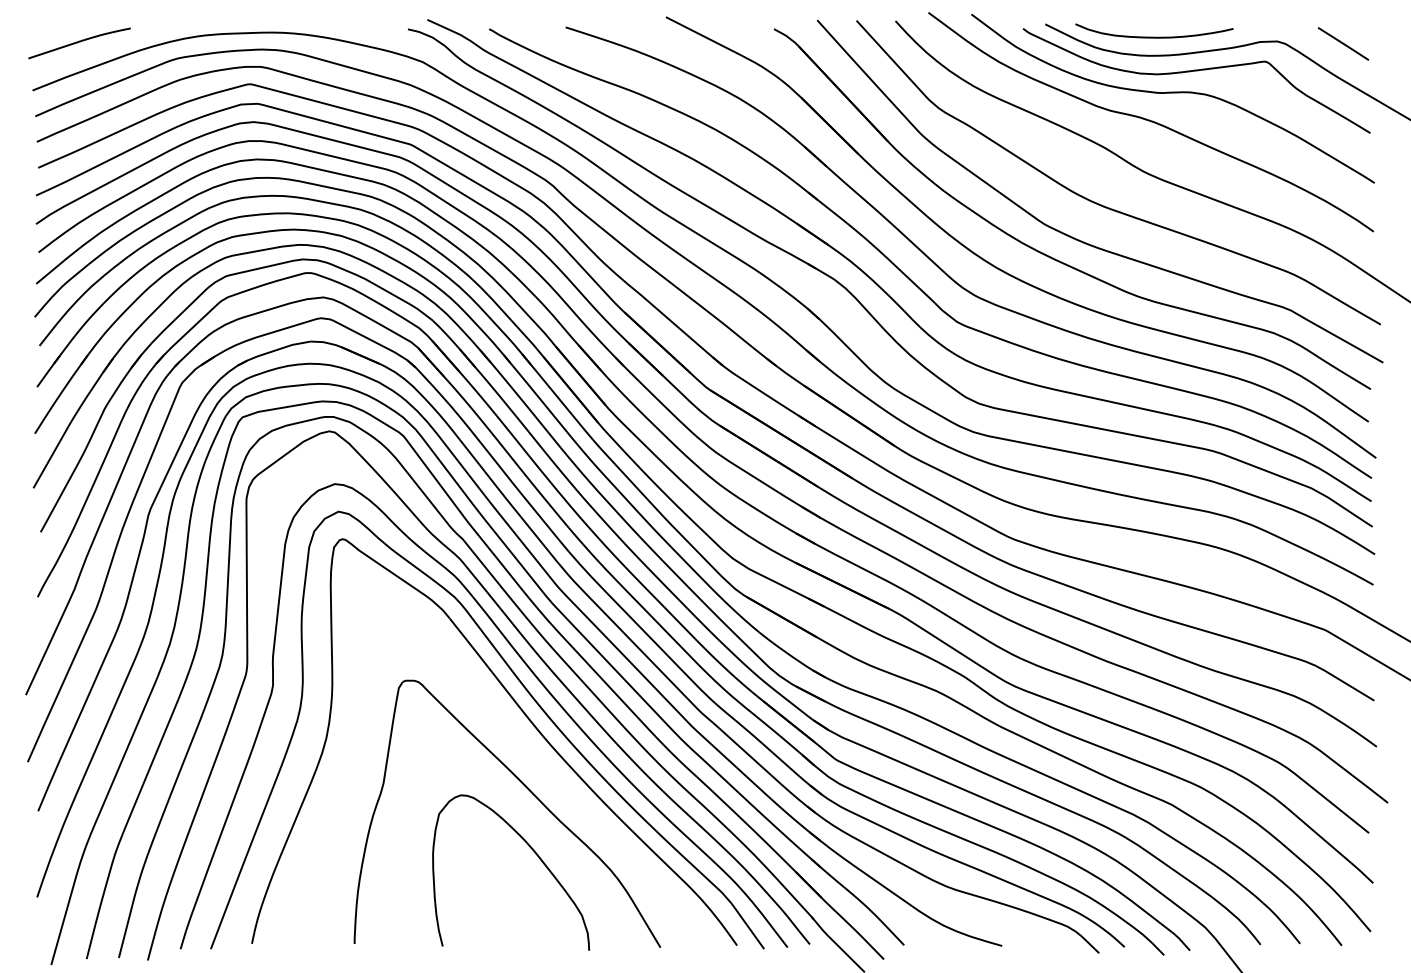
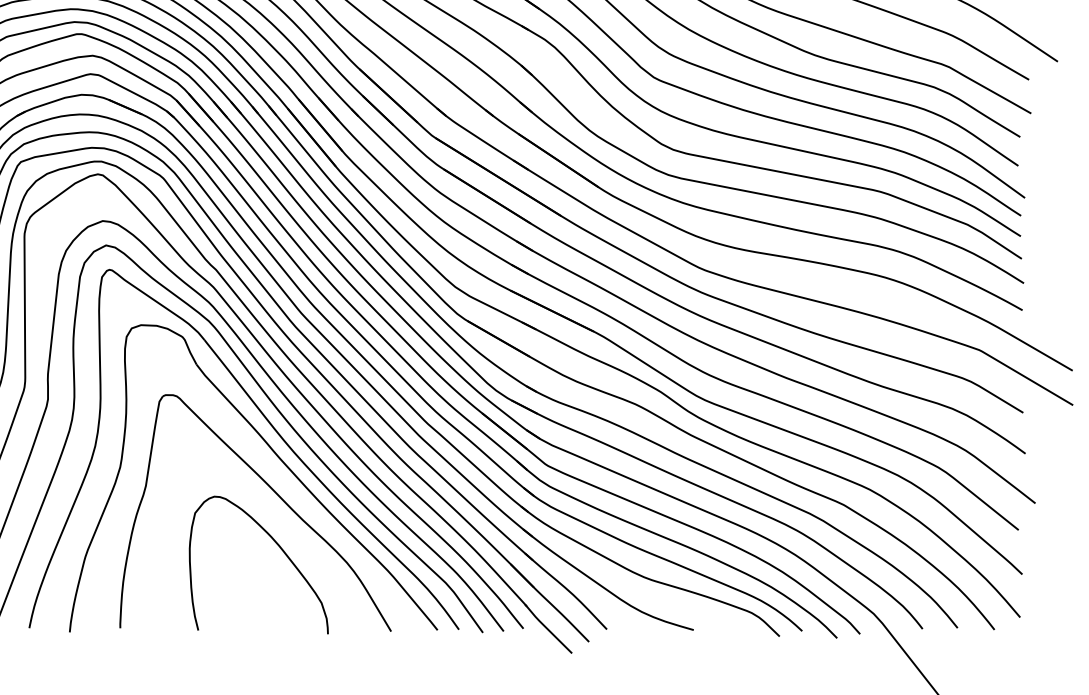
part: (532, 751) -> (277, 457), added

